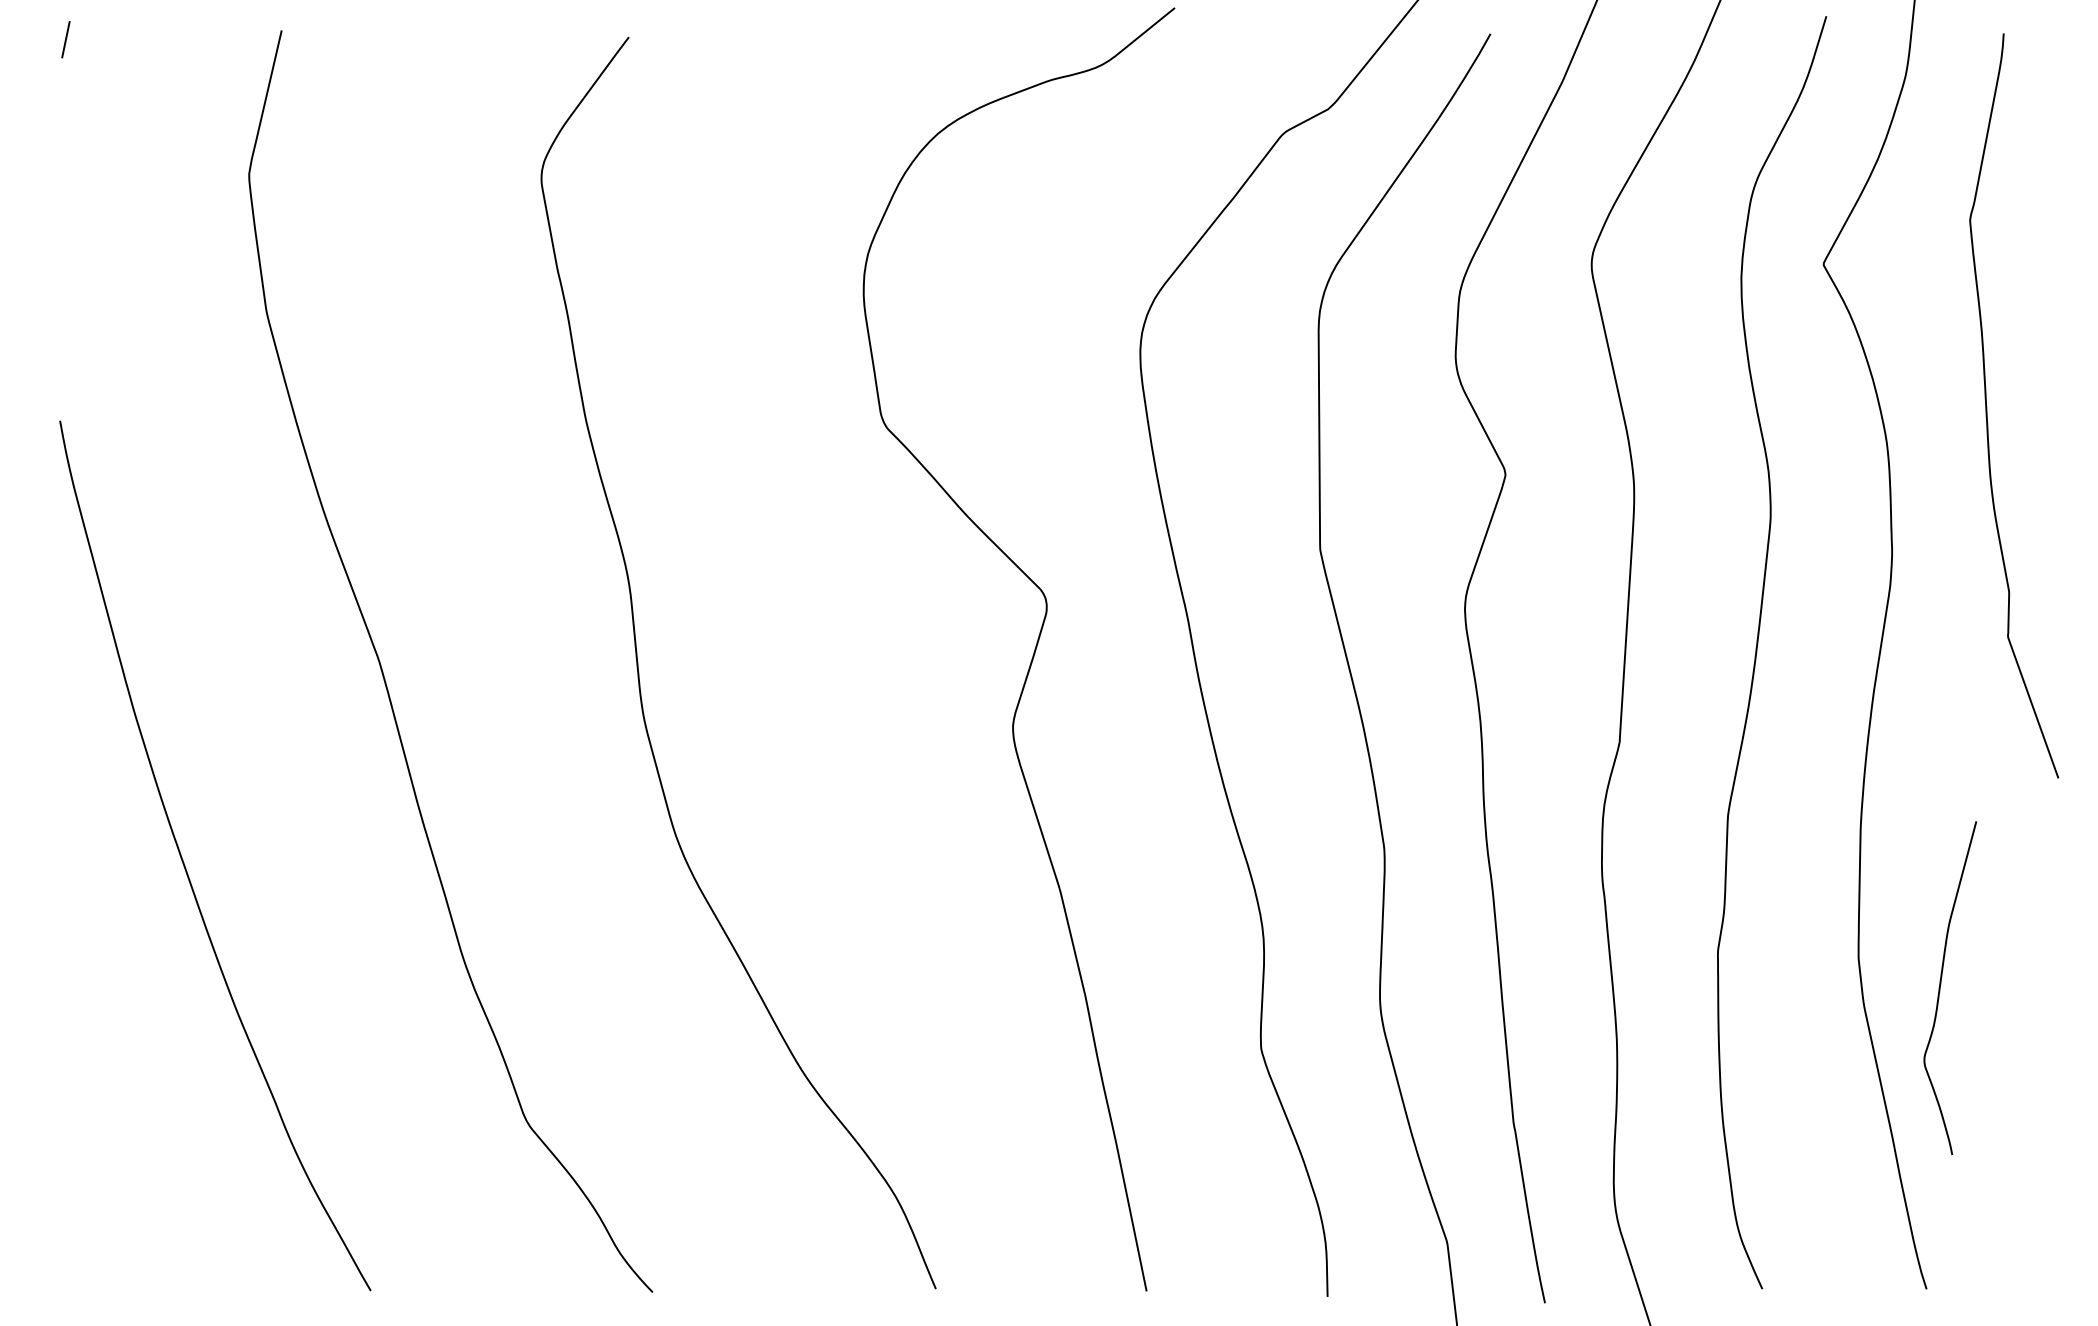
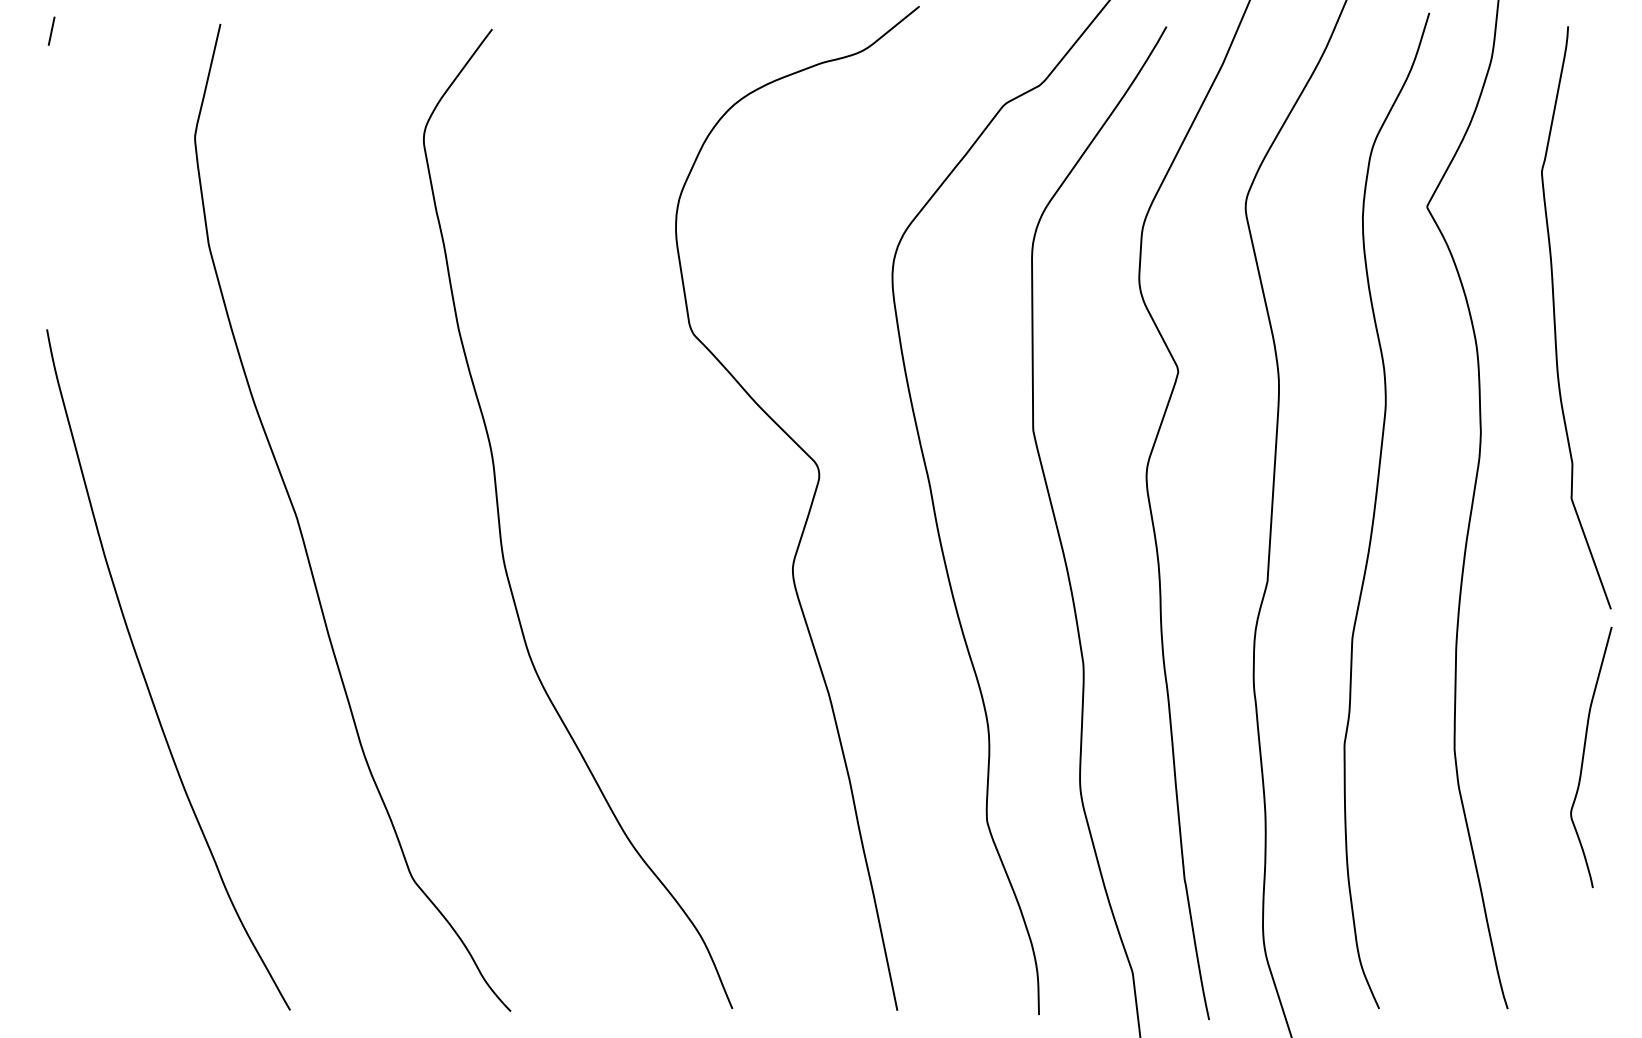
curve: (1941, 986) -> (1584, 756), moved

